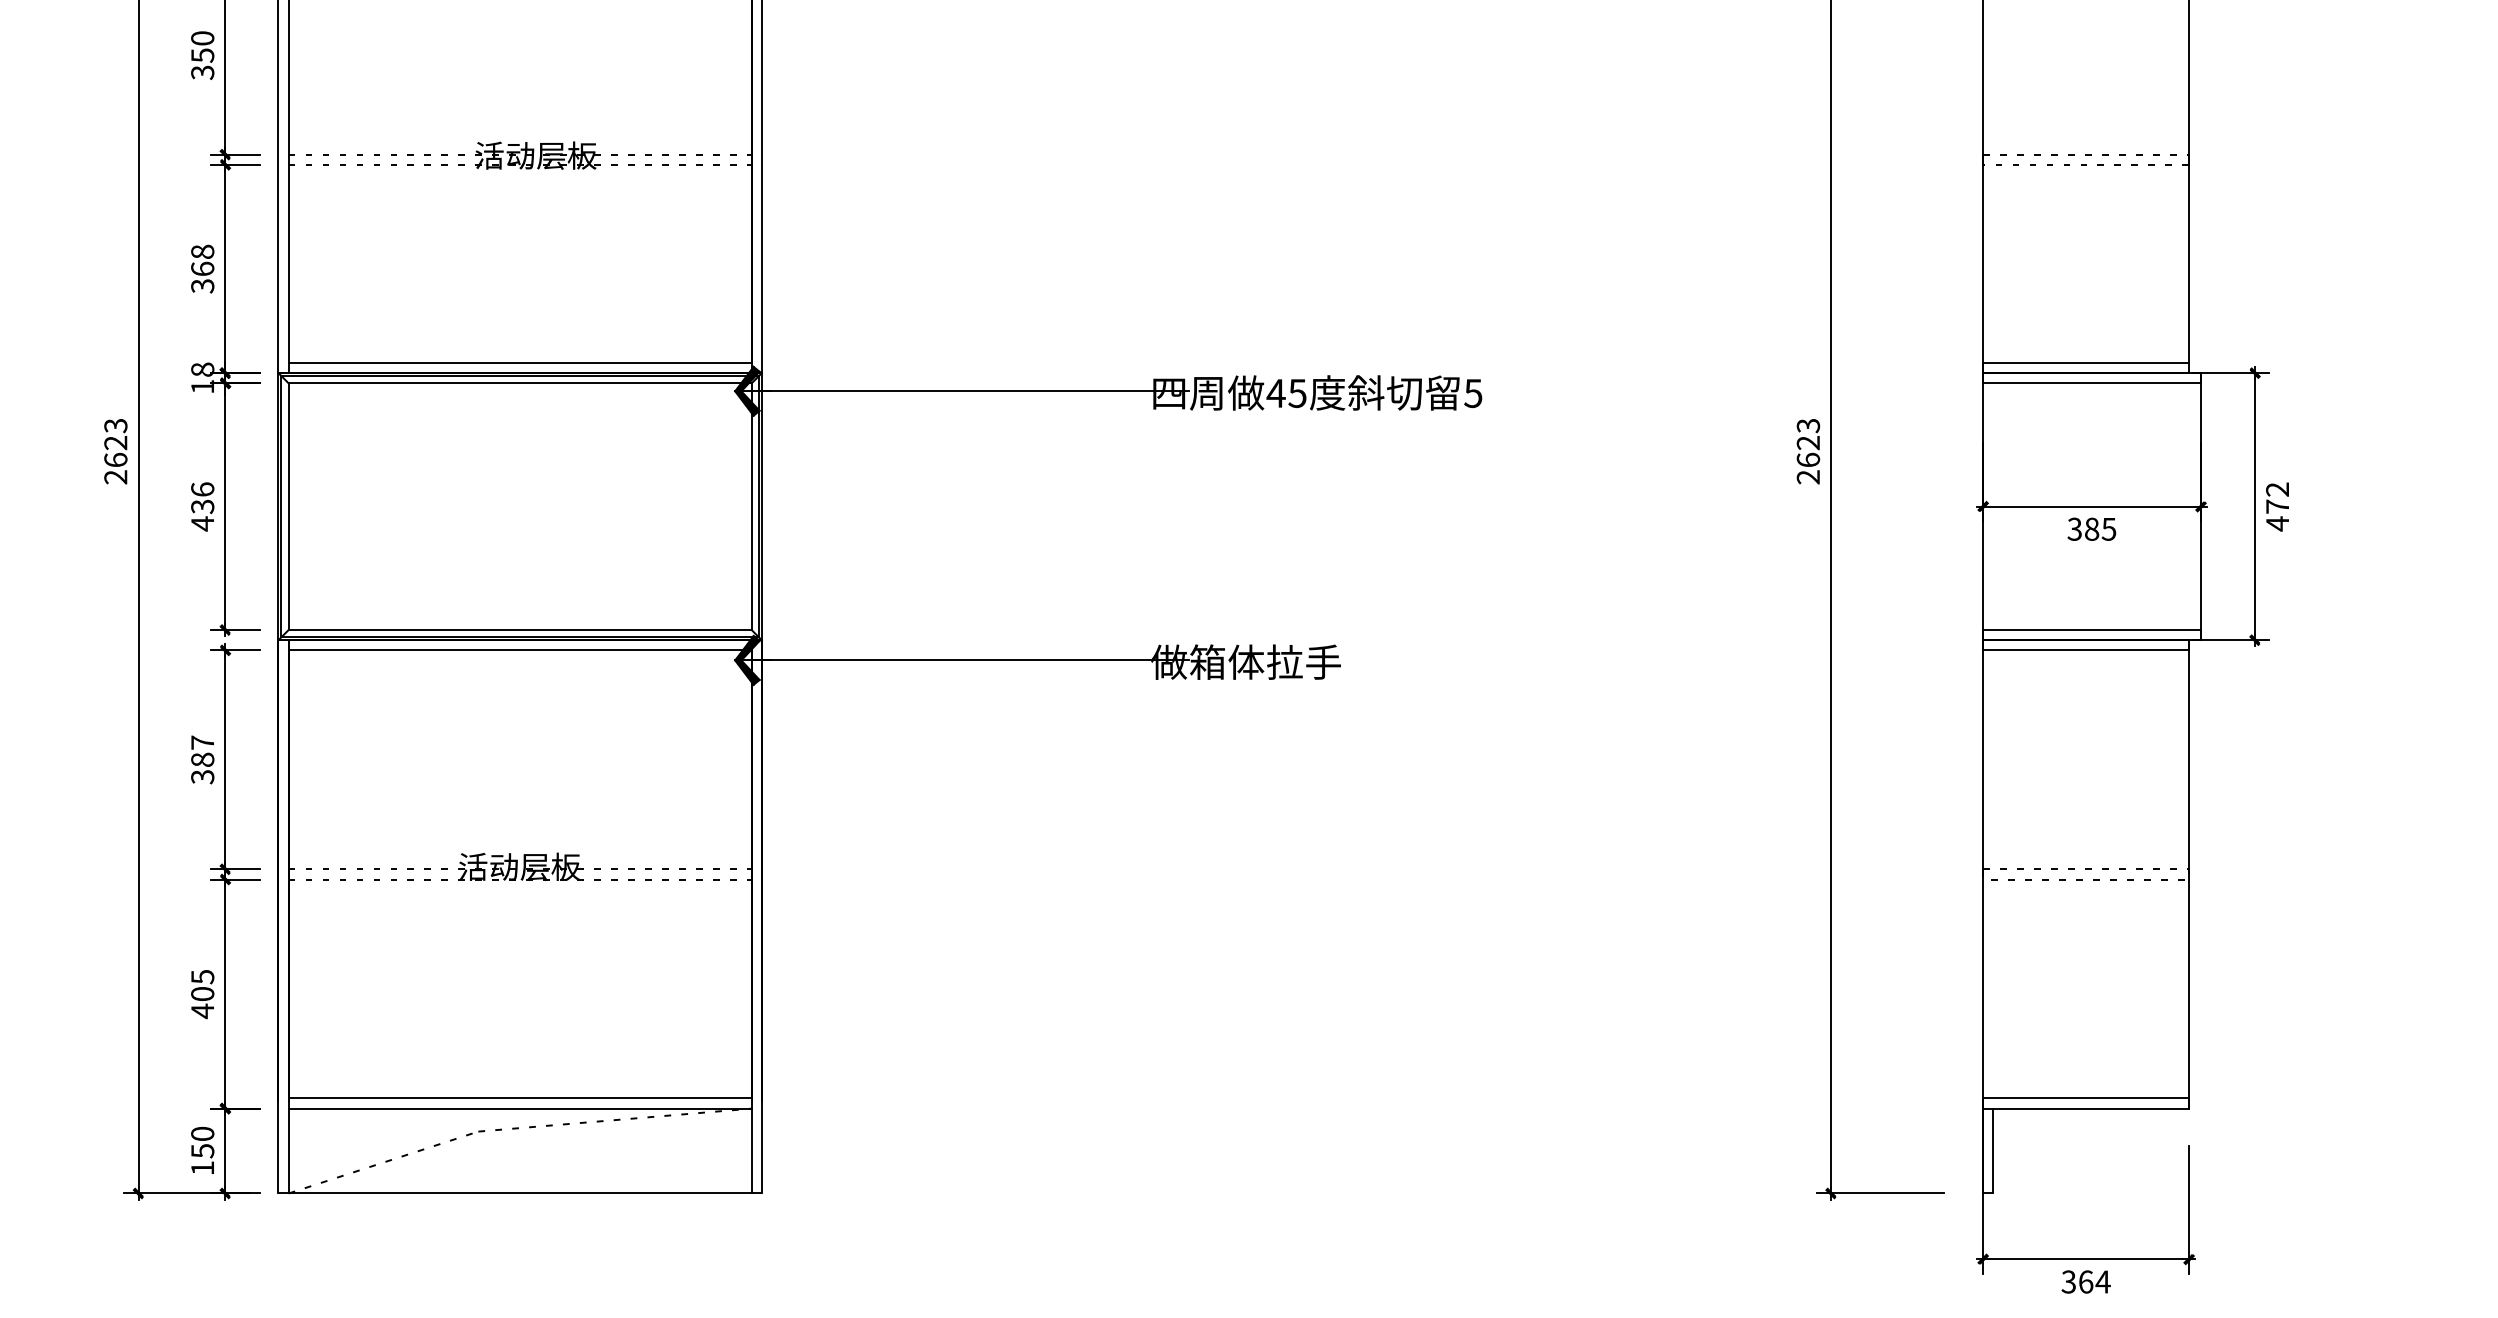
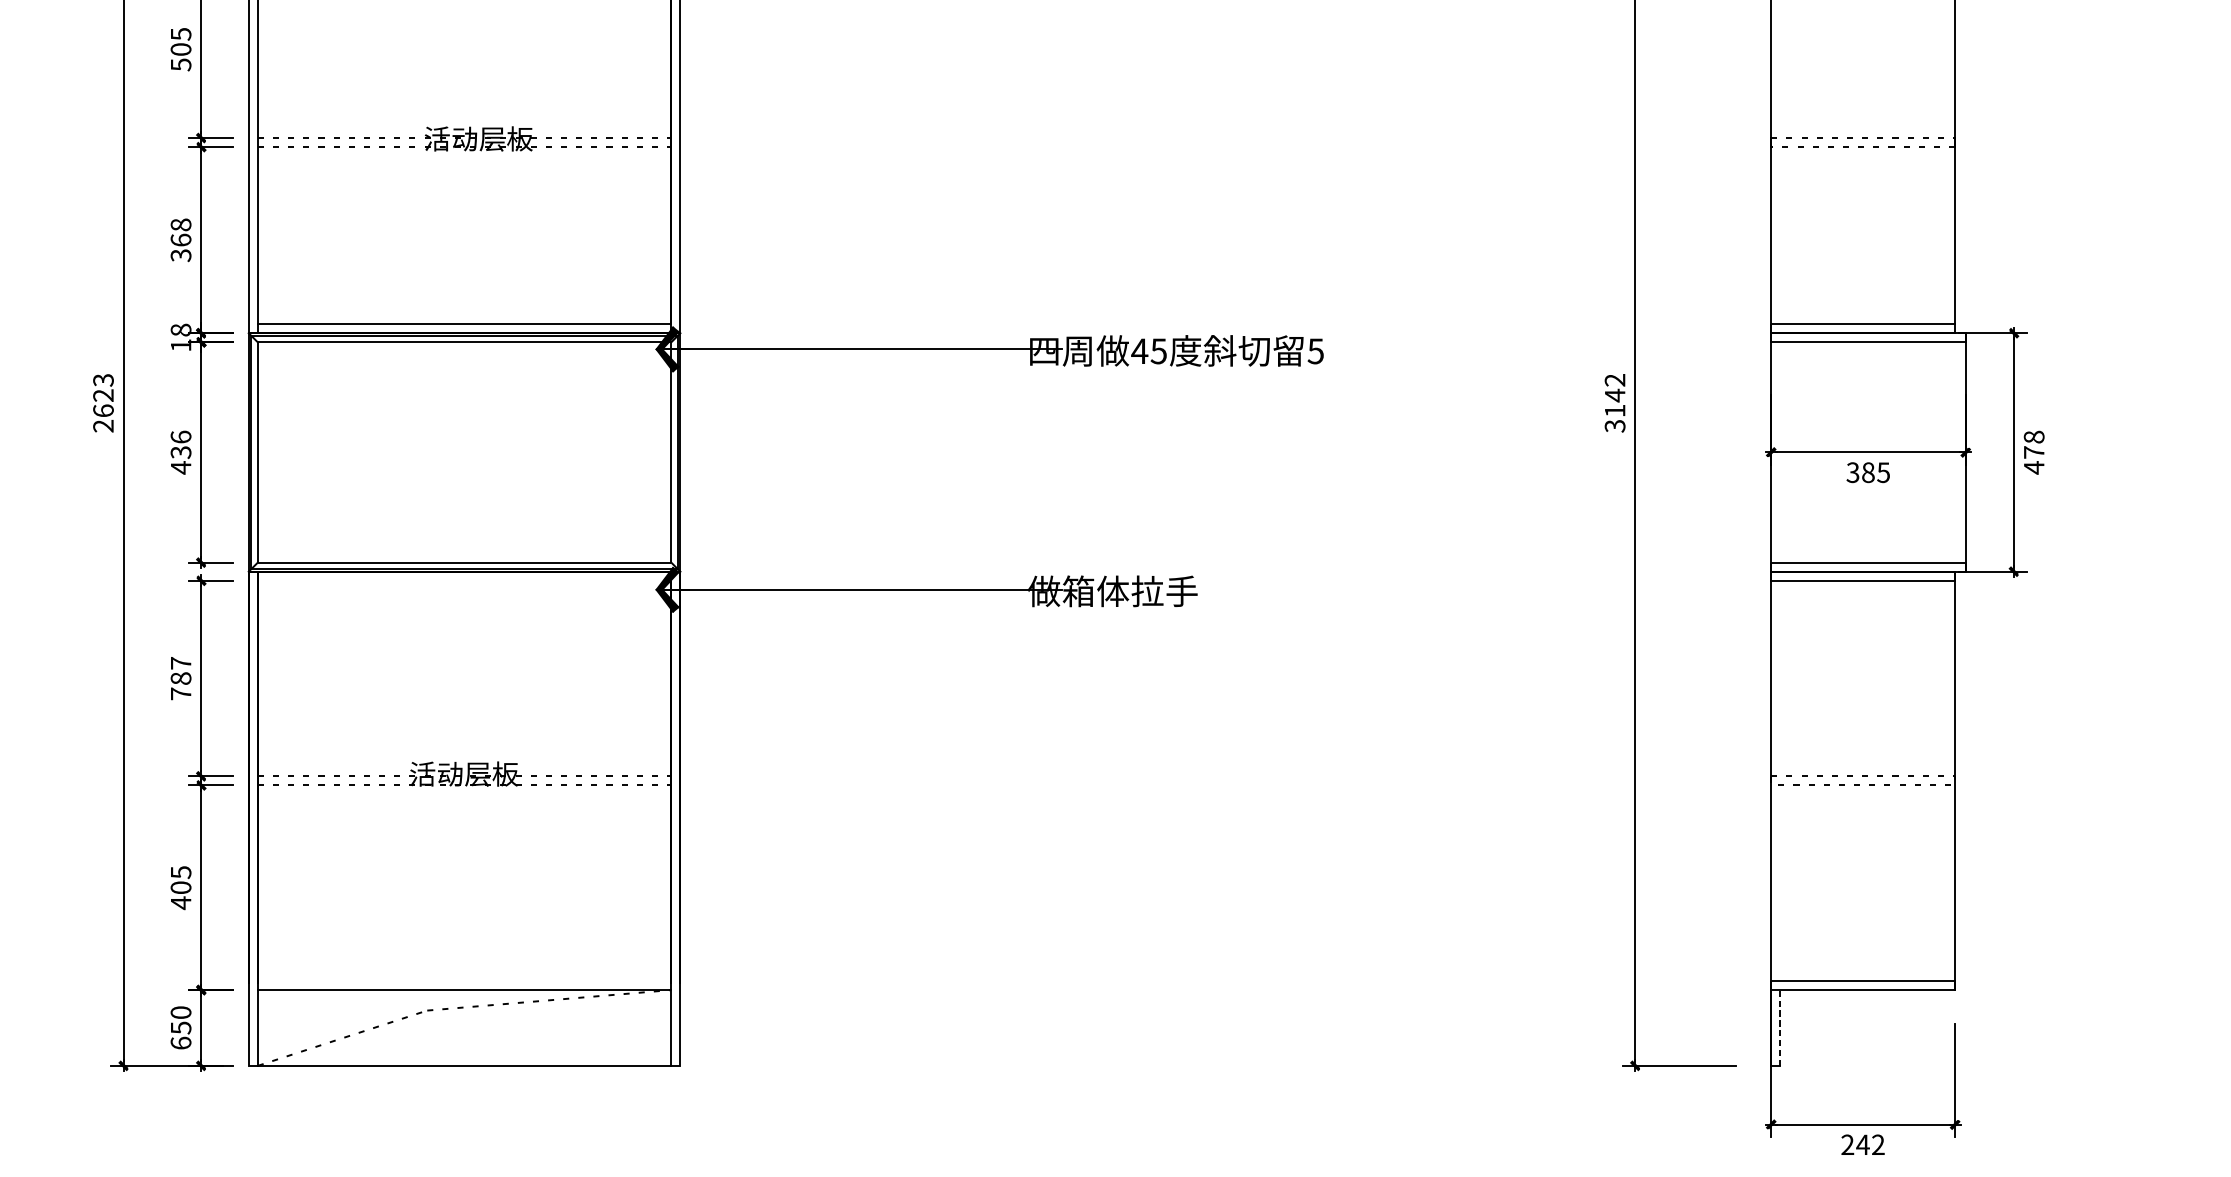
text: (202, 55) -> (180, 49), 350 -> 505
text: (1808, 451) -> (1615, 403), 2623 -> 3142
text: (2277, 489) -> (2034, 437), 472 -> 478
line: (519, 650) -> (463, 580), removed
text: (202, 776) -> (180, 693), 387 -> 787
line: (519, 1098) -> (463, 981), removed
line: (1993, 1150) -> (1780, 1027), solid -> dashed
text: (202, 1167) -> (180, 1042), 150 -> 650
text: (2085, 1281) -> (1862, 1144), 364 -> 242

